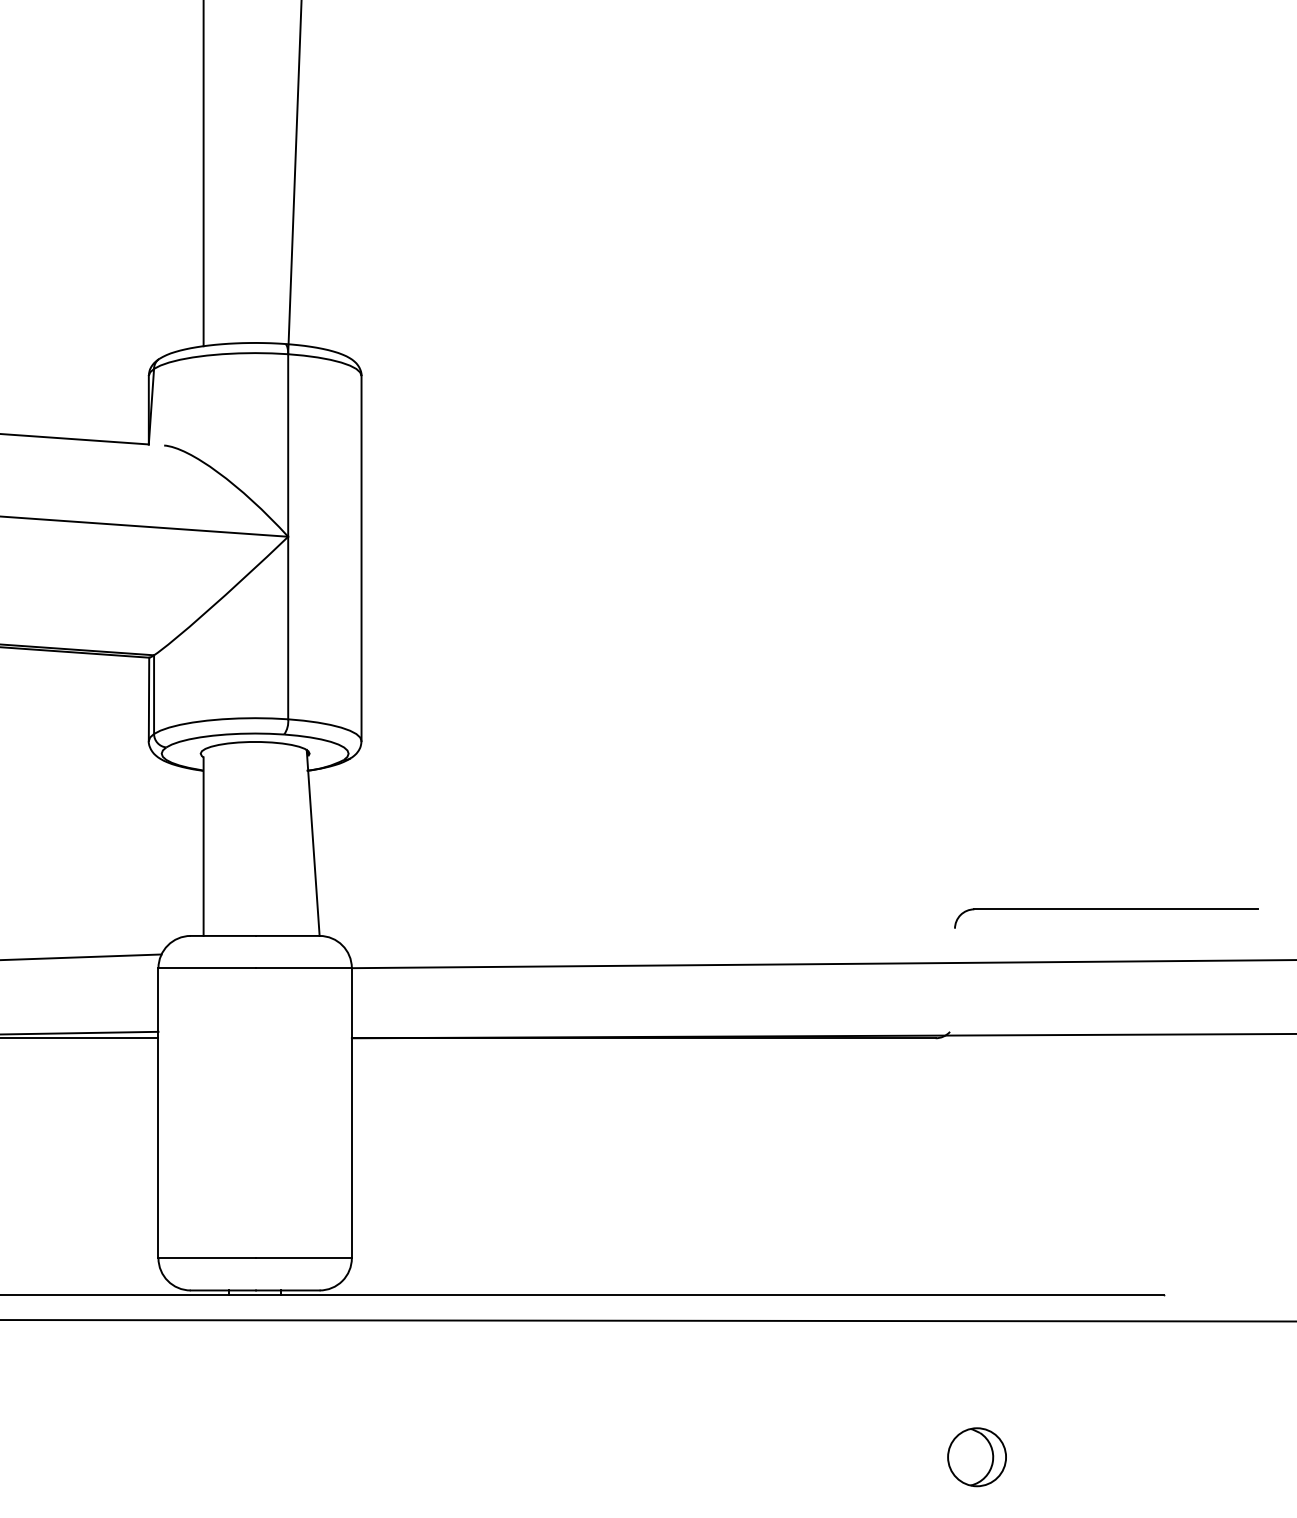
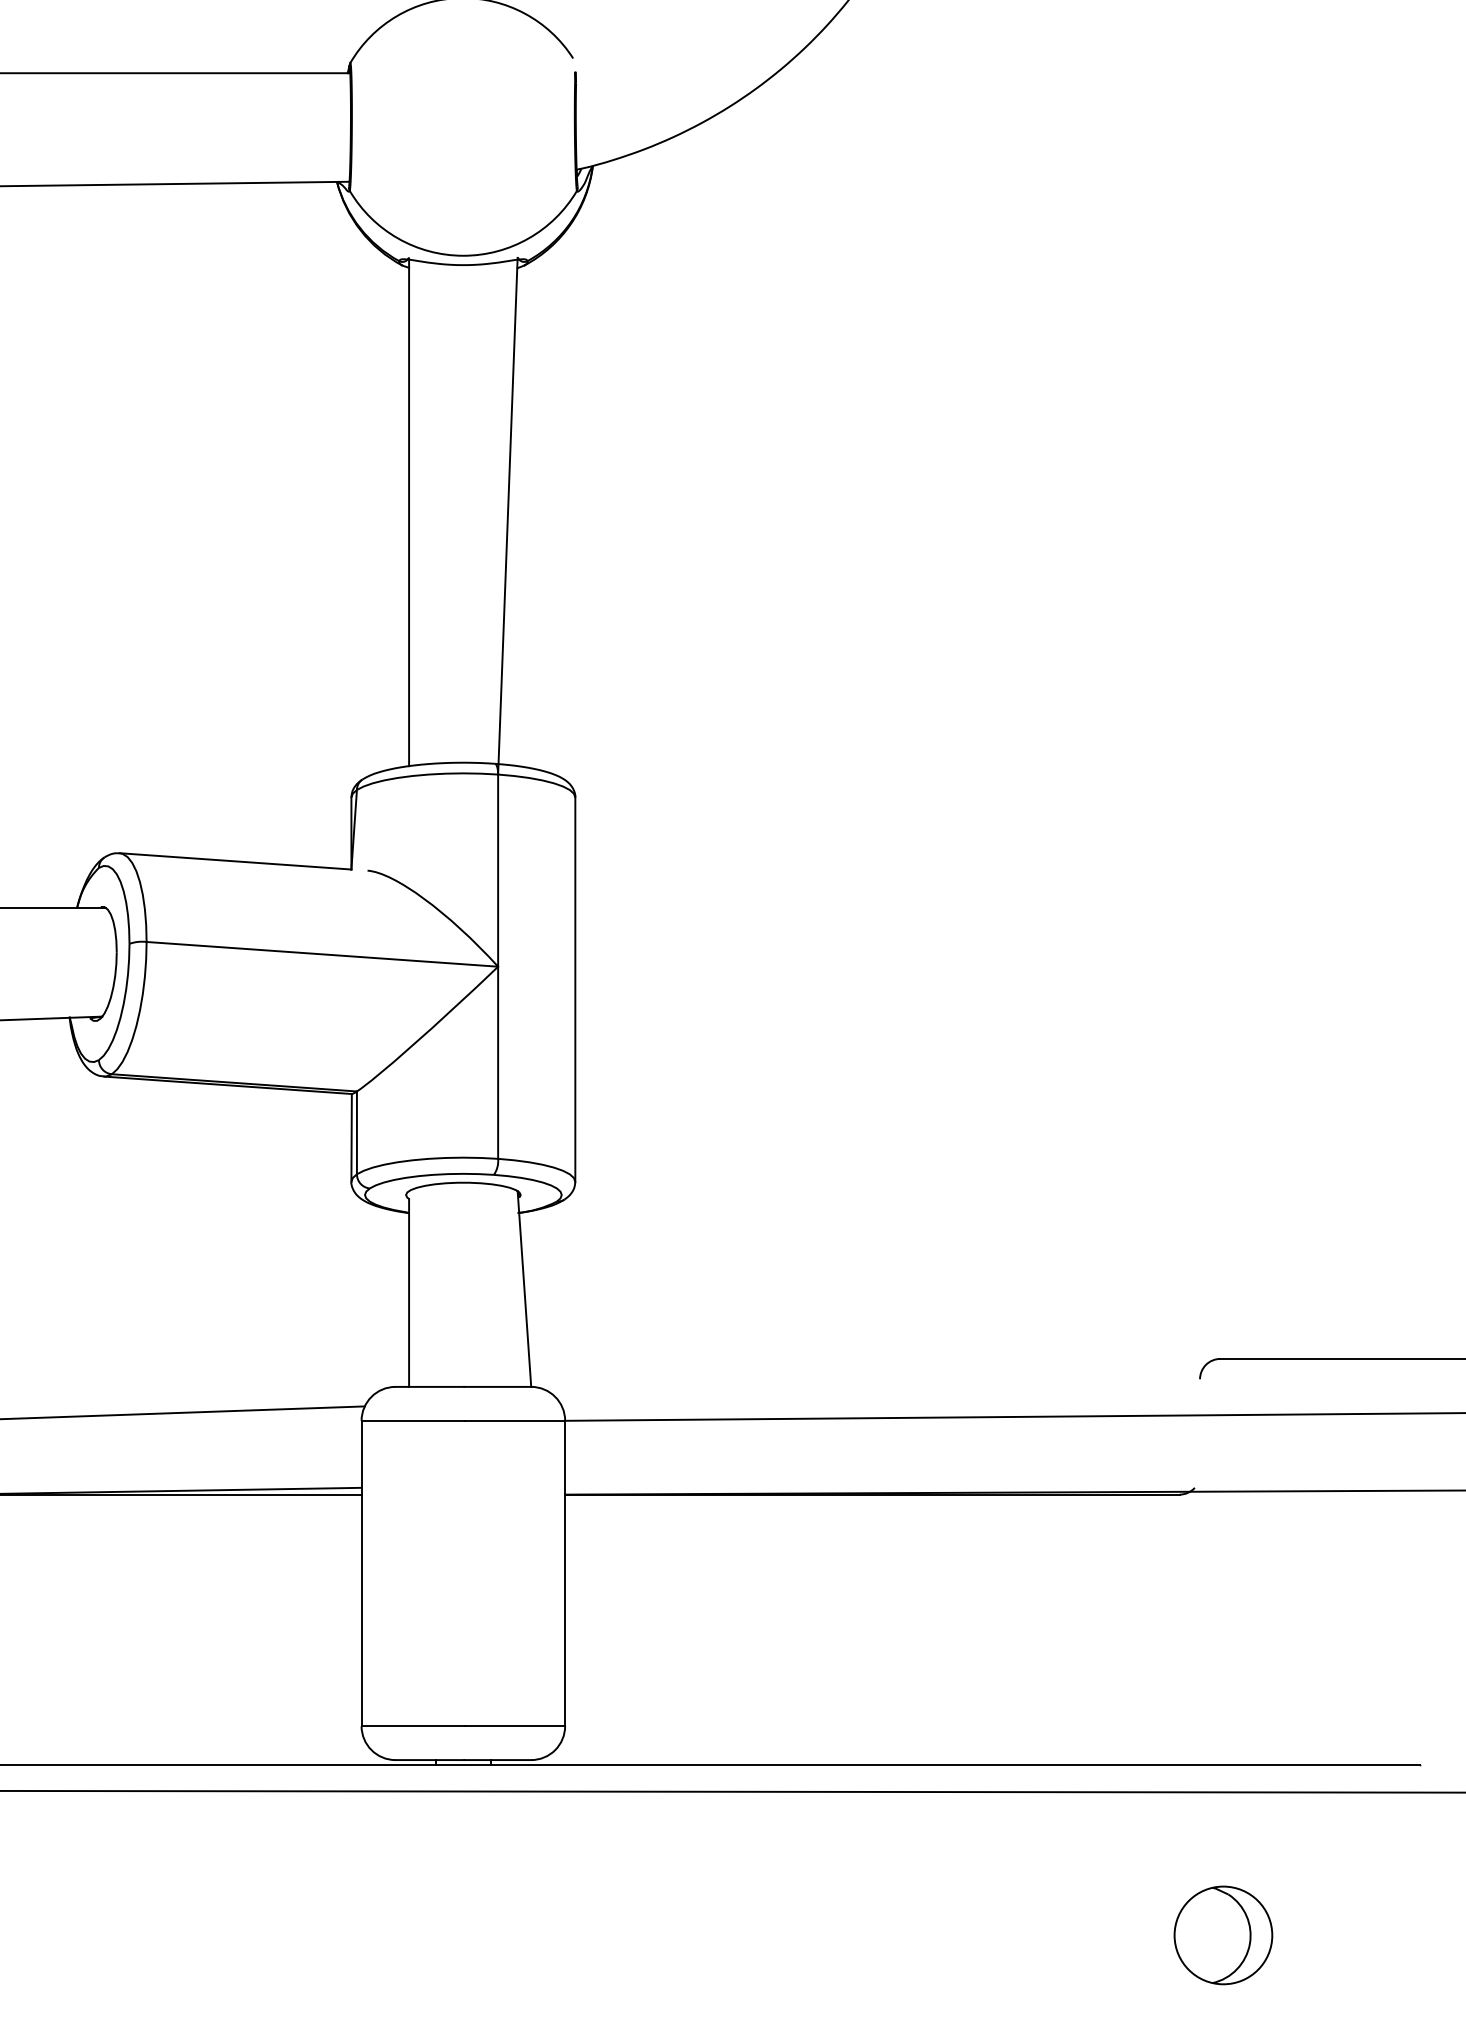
part: (976, 1457) -> (1222, 1935), size x1.6

